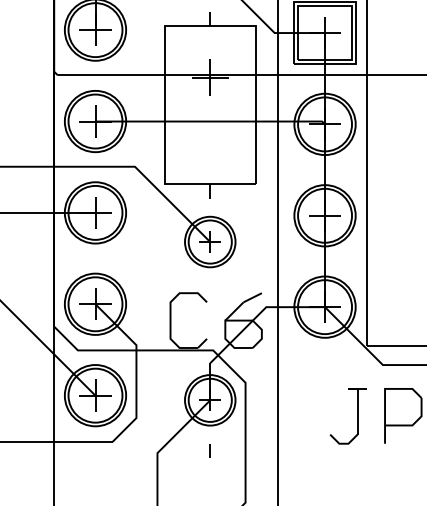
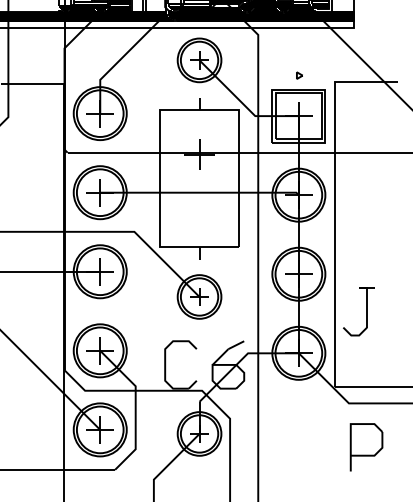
part: (356, 415) -> (366, 311), moved
line: (210, 450) -> (199, 477), removed

